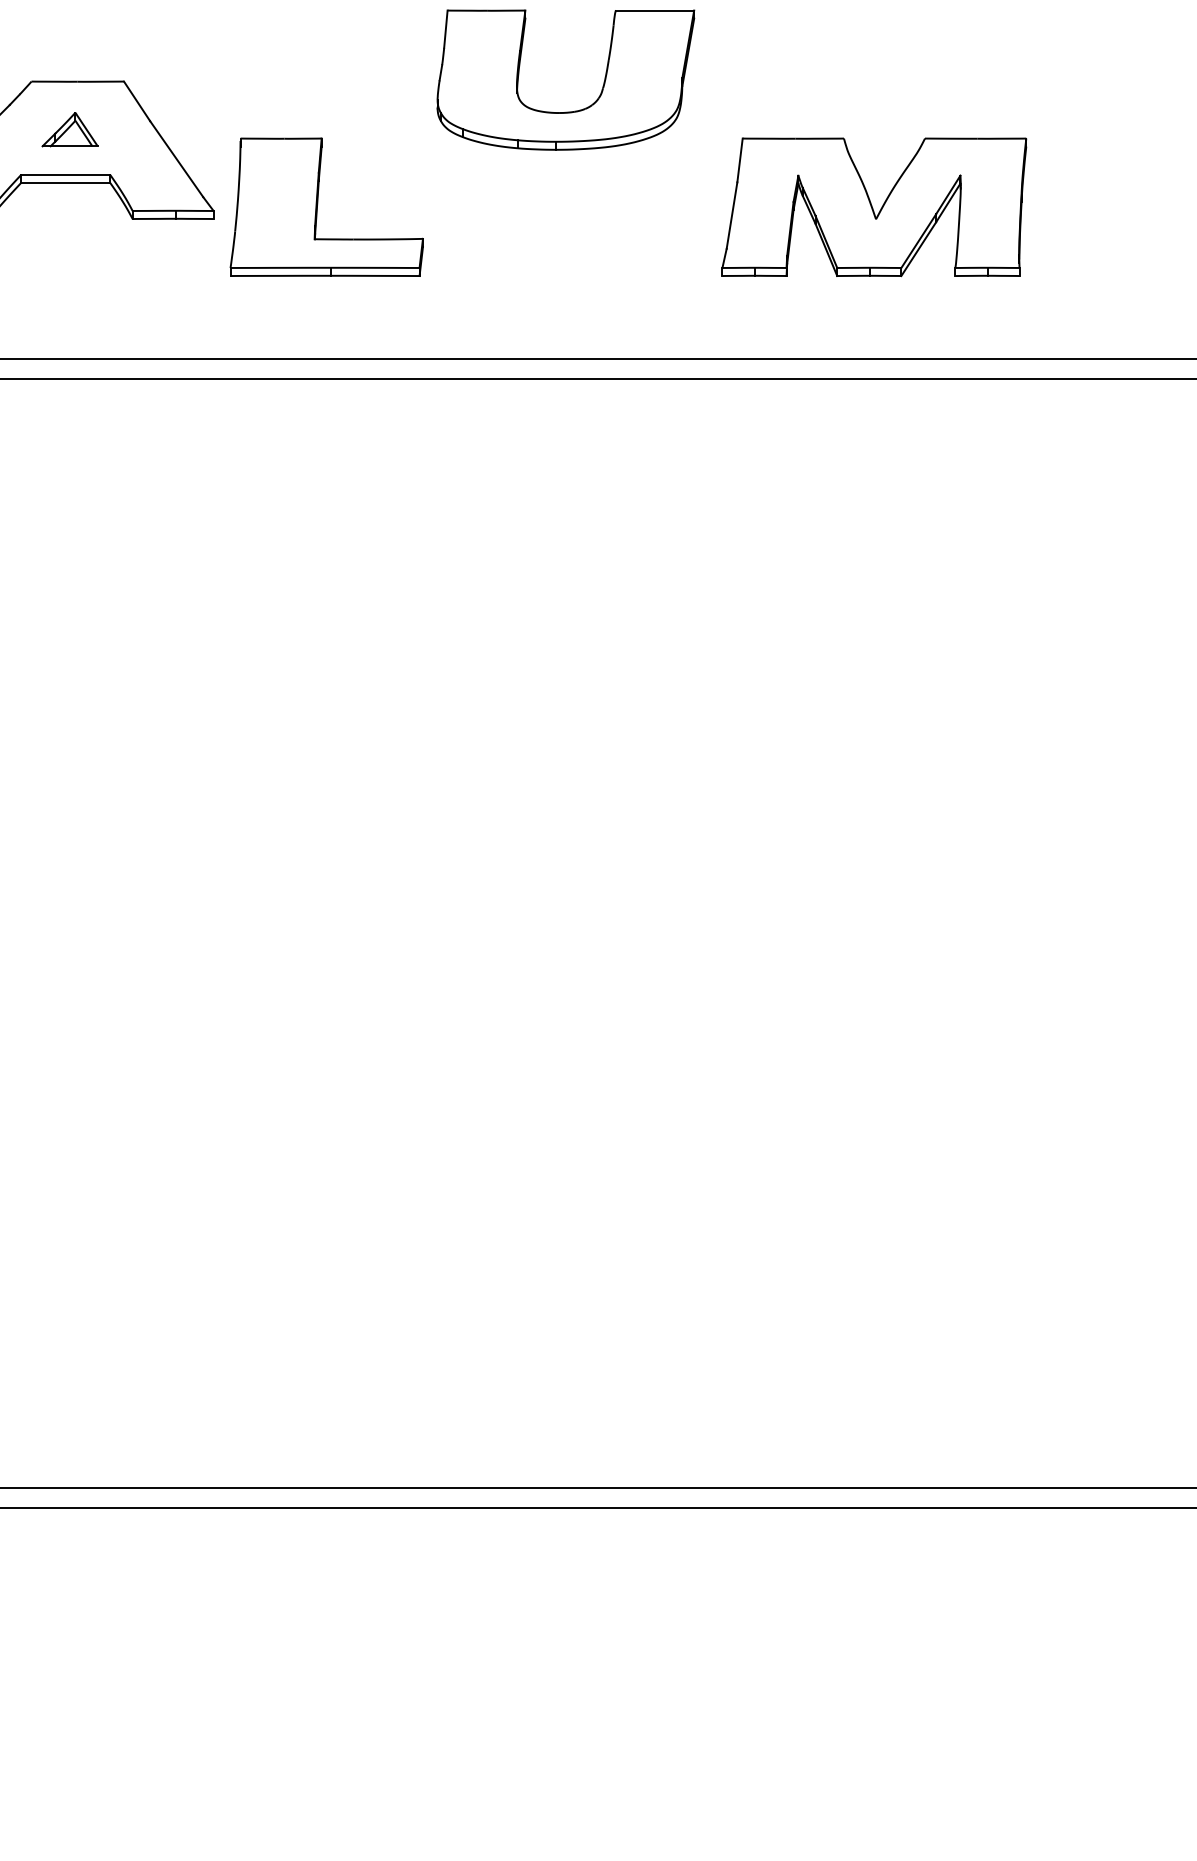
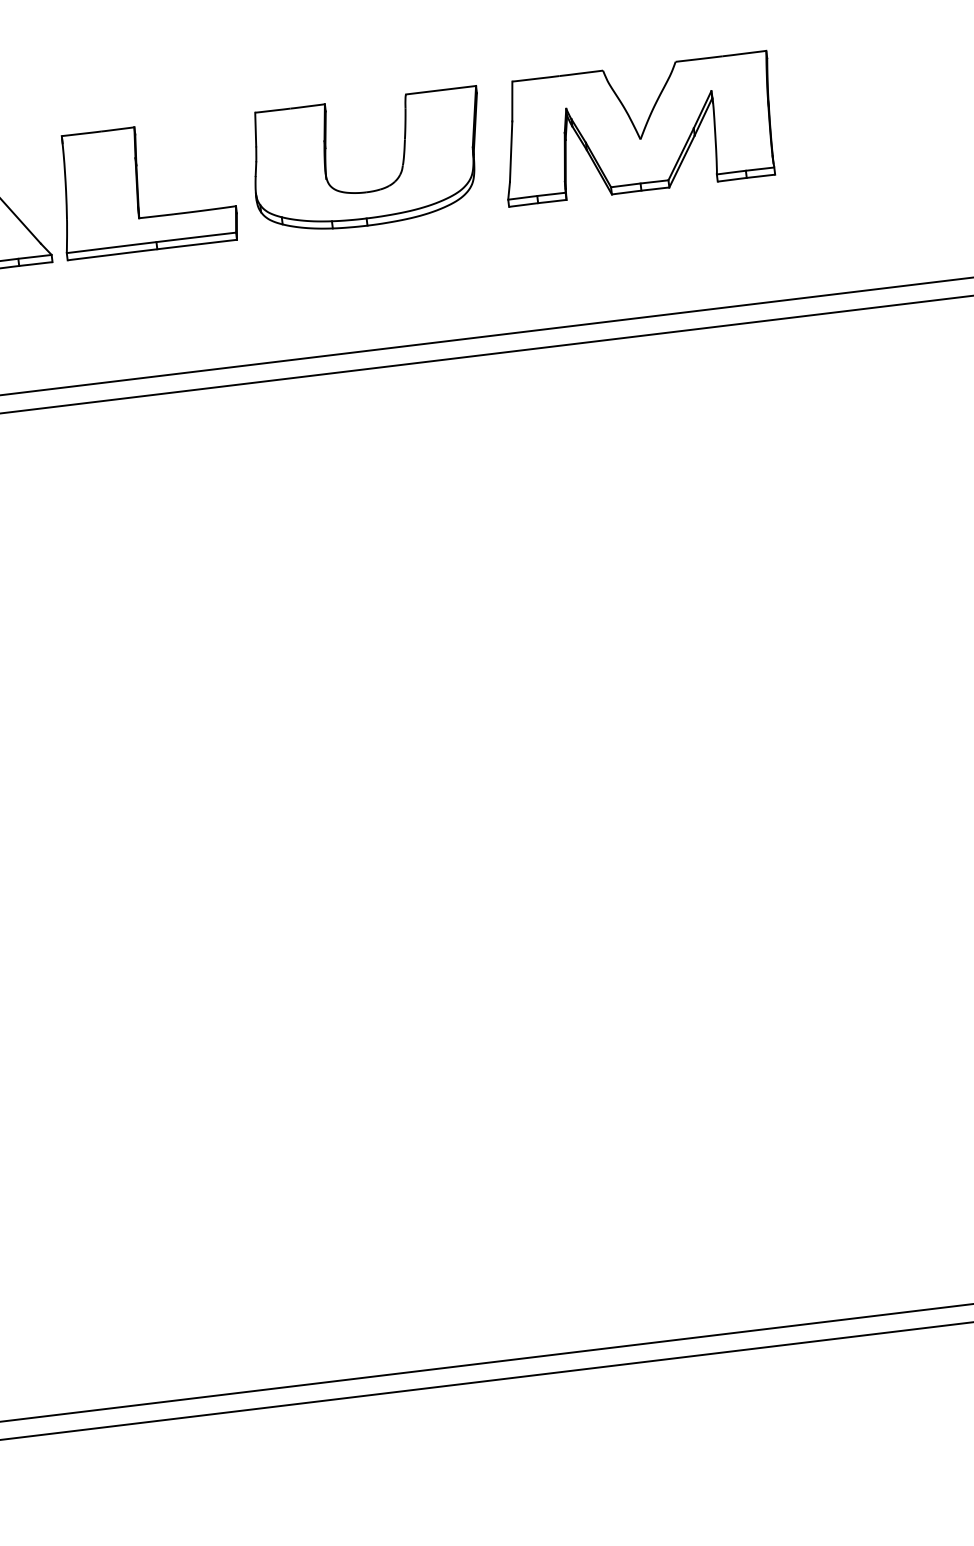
part: (565, 111) -> (371, 190), moved
part: (318, 204) -> (138, 186), moved
part: (874, 207) -> (637, 129), moved

